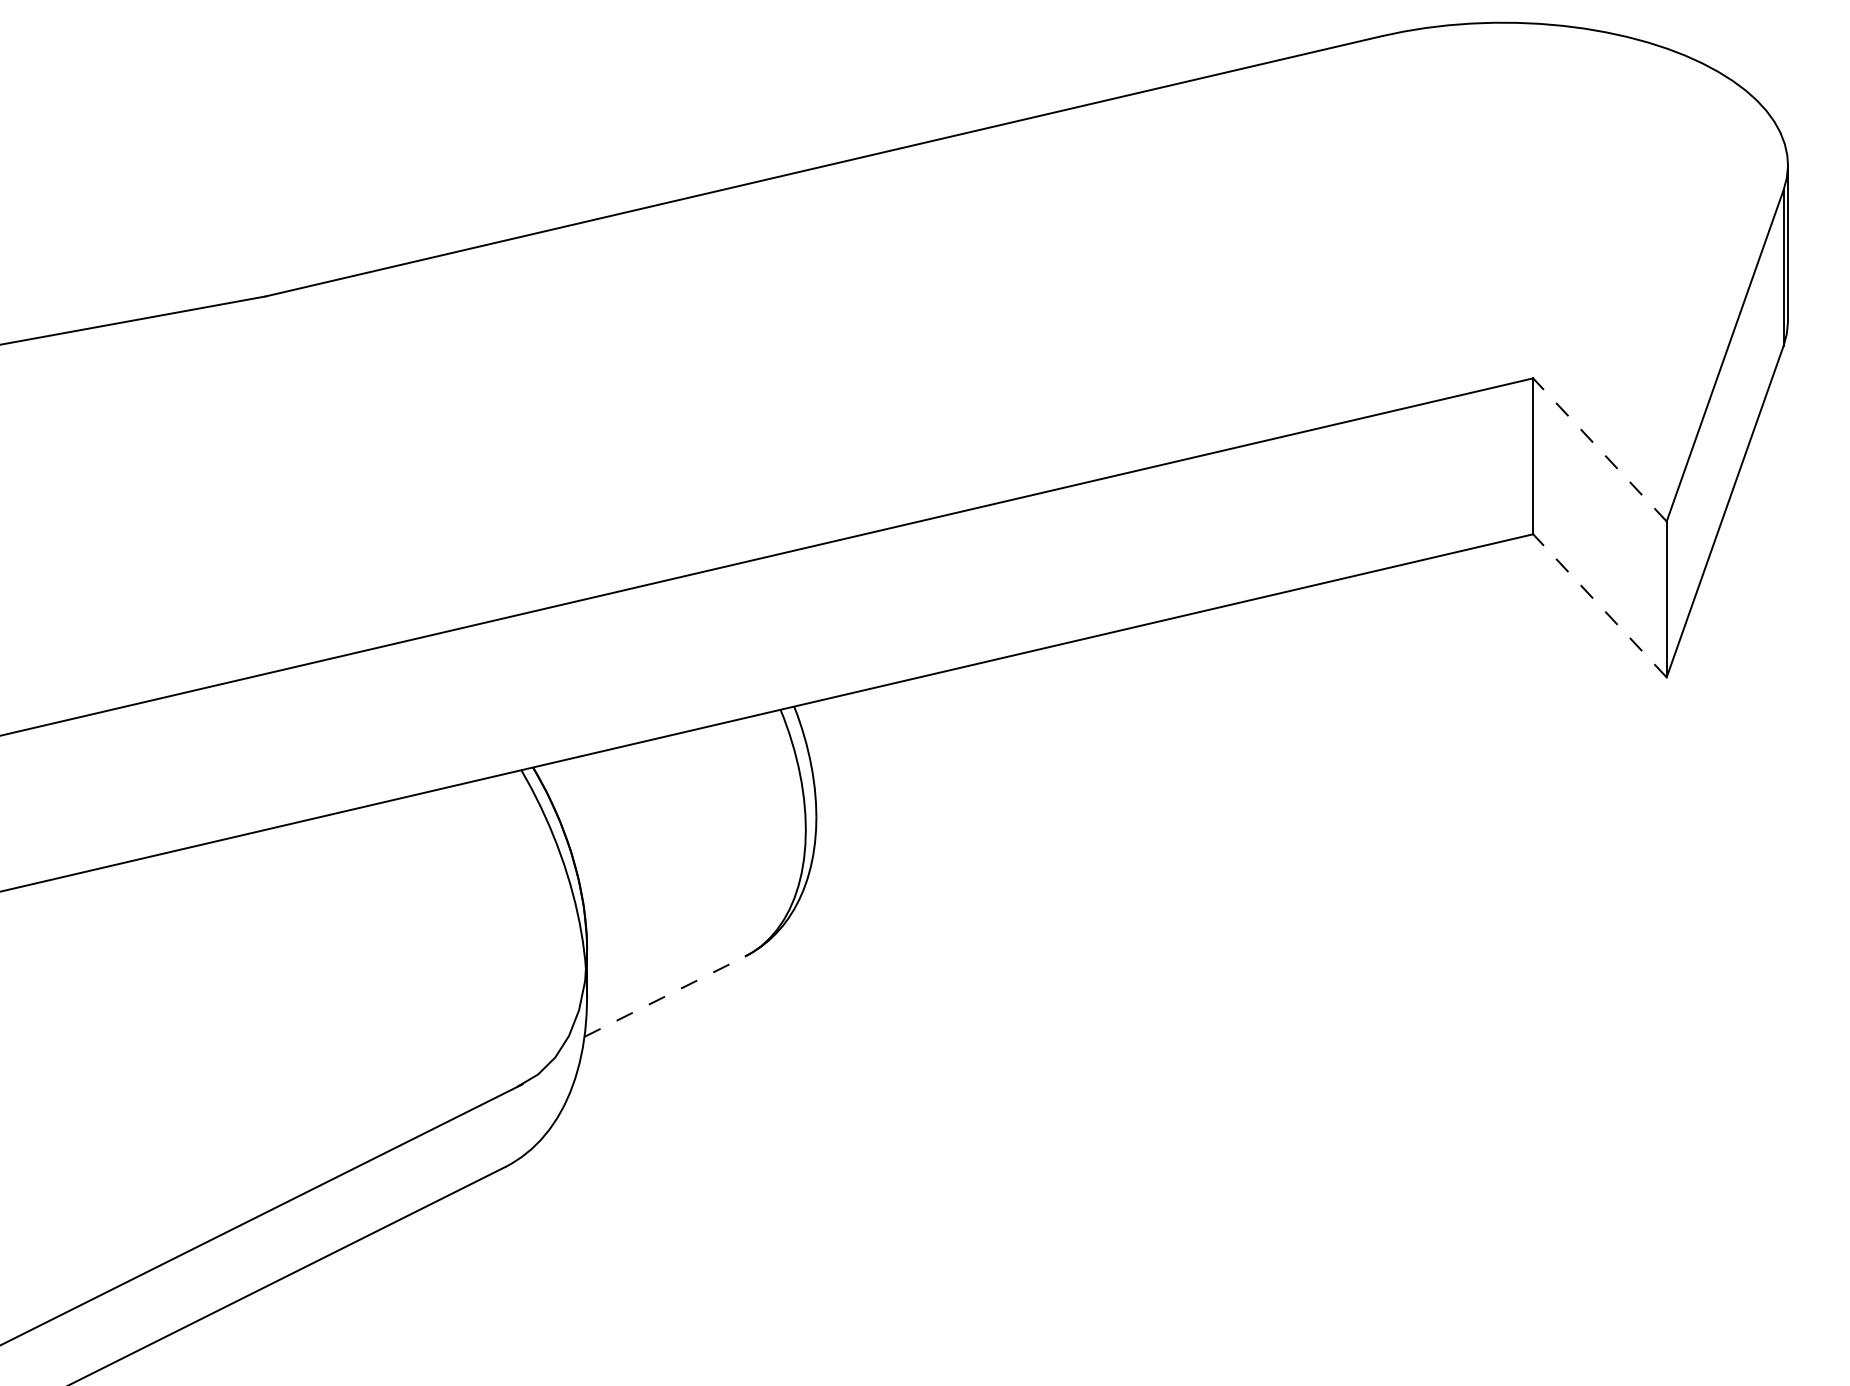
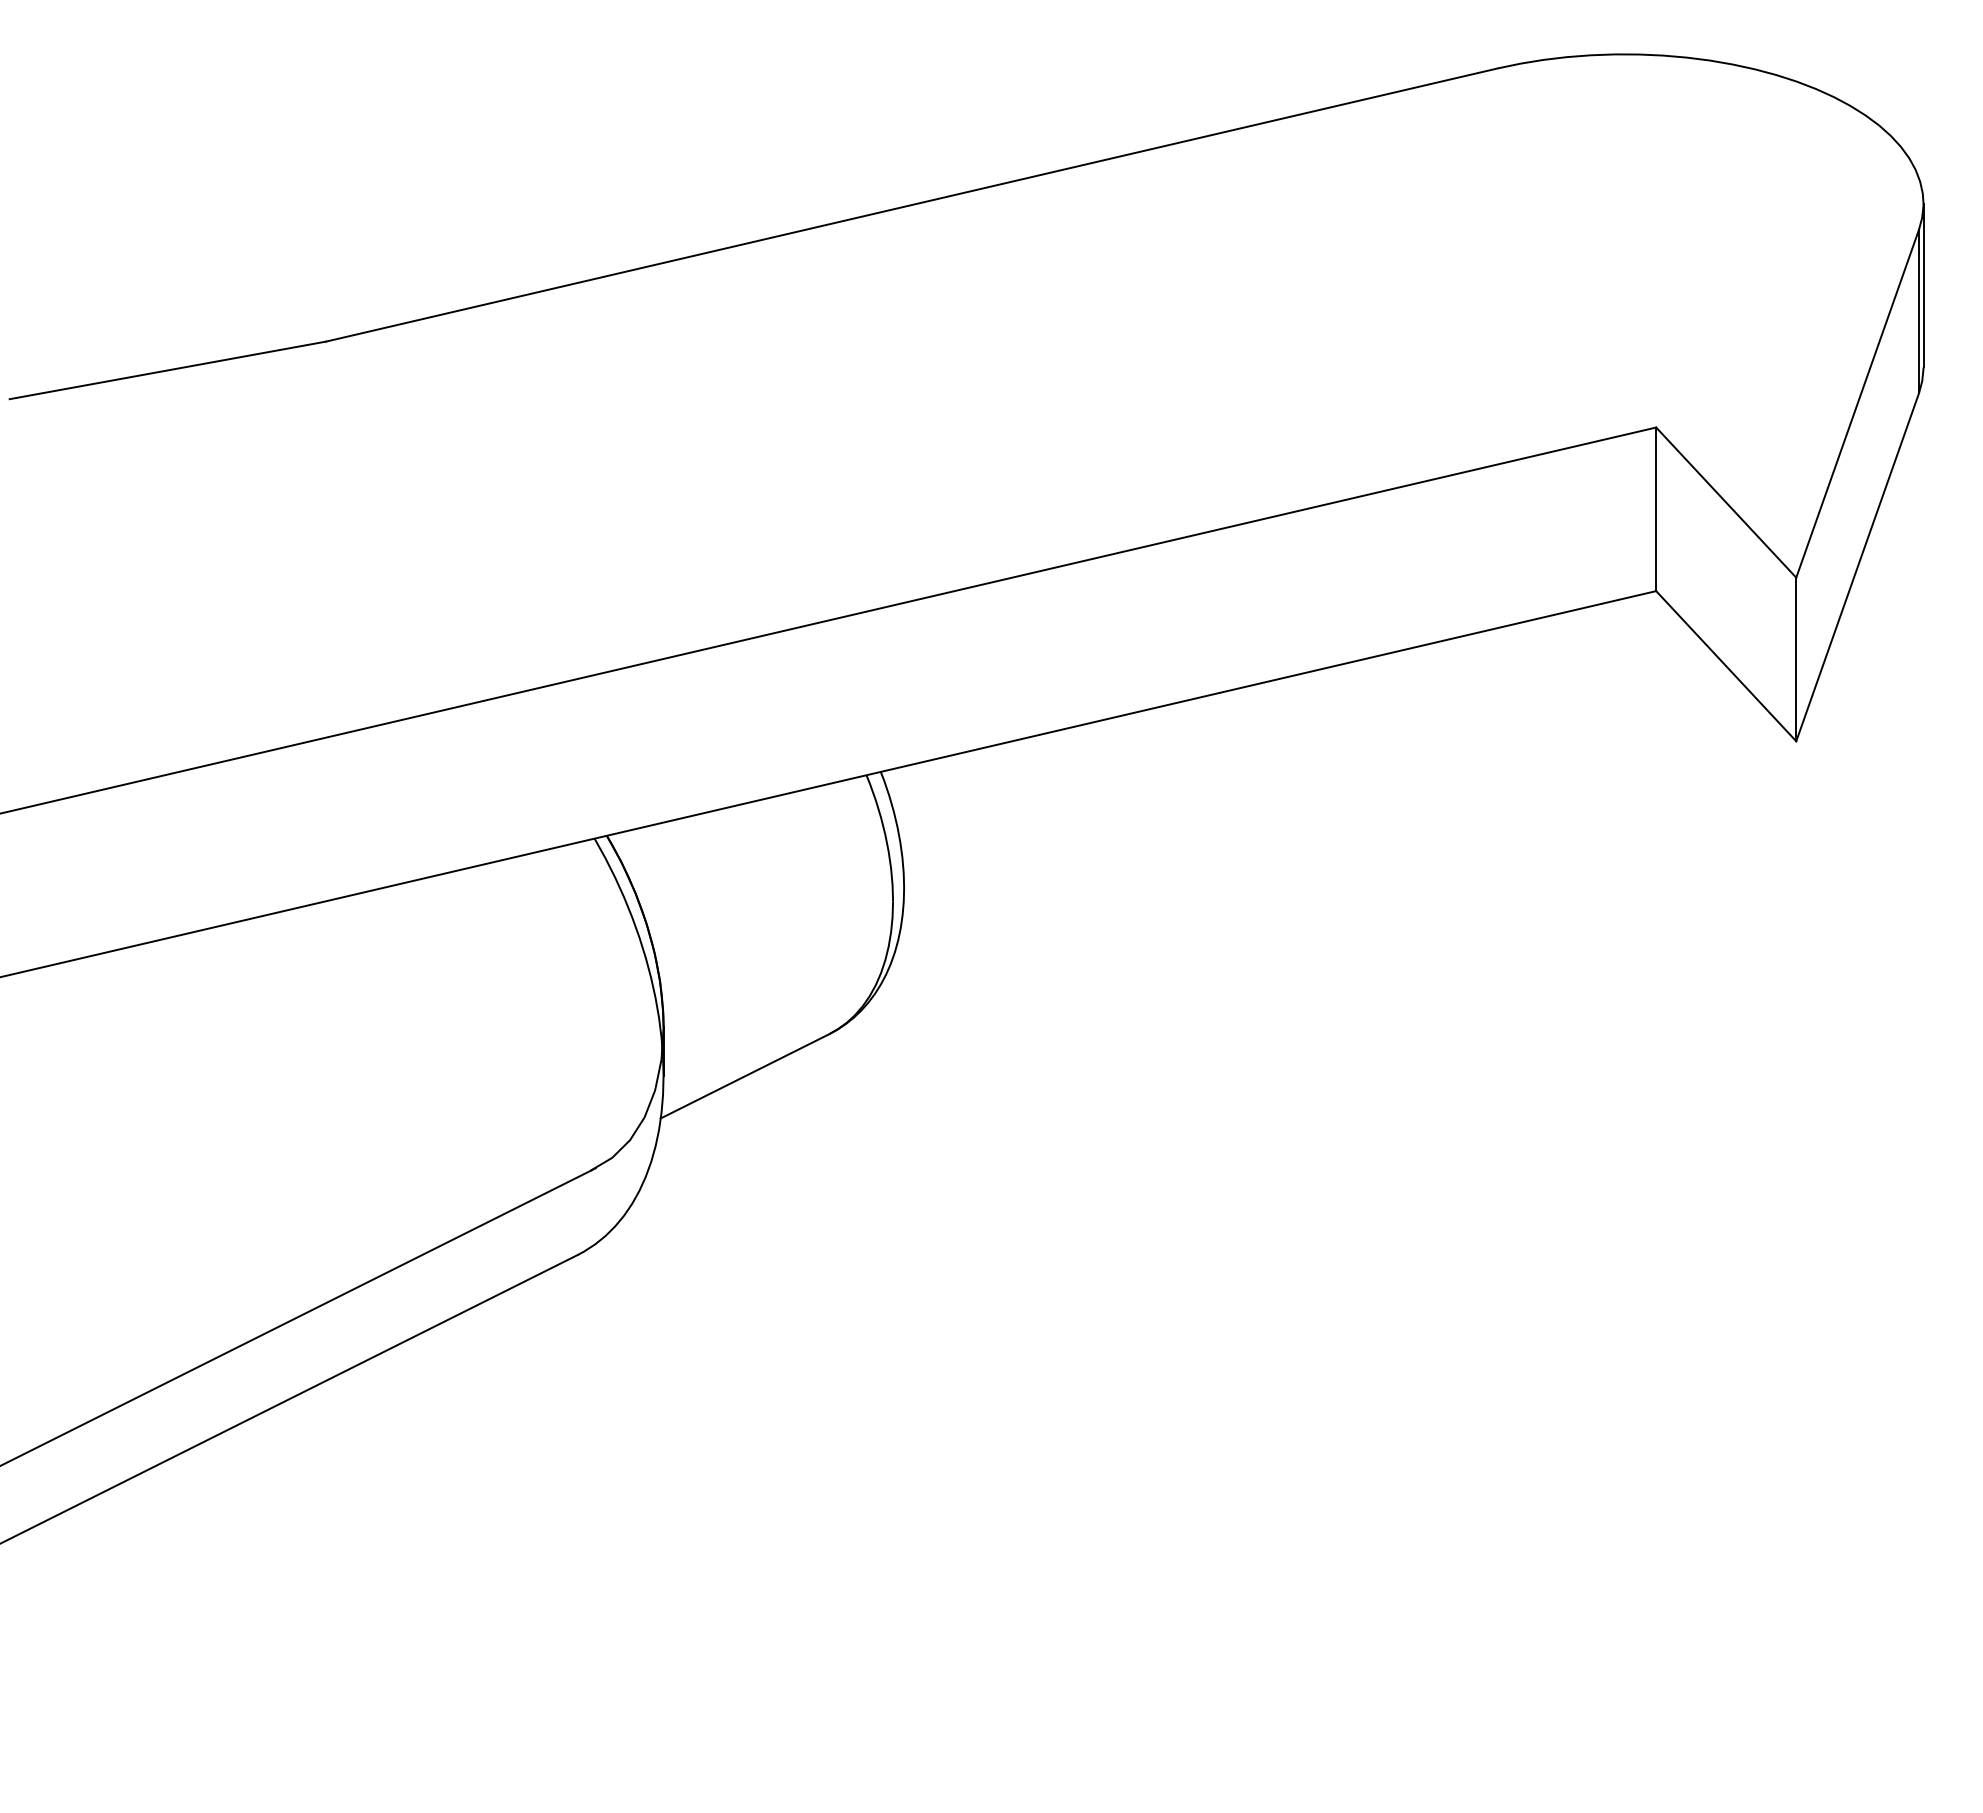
line: (1600, 449) -> (1726, 502), dashed -> solid
line: (1600, 606) -> (1726, 666), dashed -> solid
line: (665, 996) -> (745, 1076), dashed -> solid

